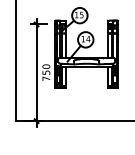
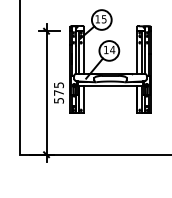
text: (45, 72) -> (58, 92), 750 -> 575

